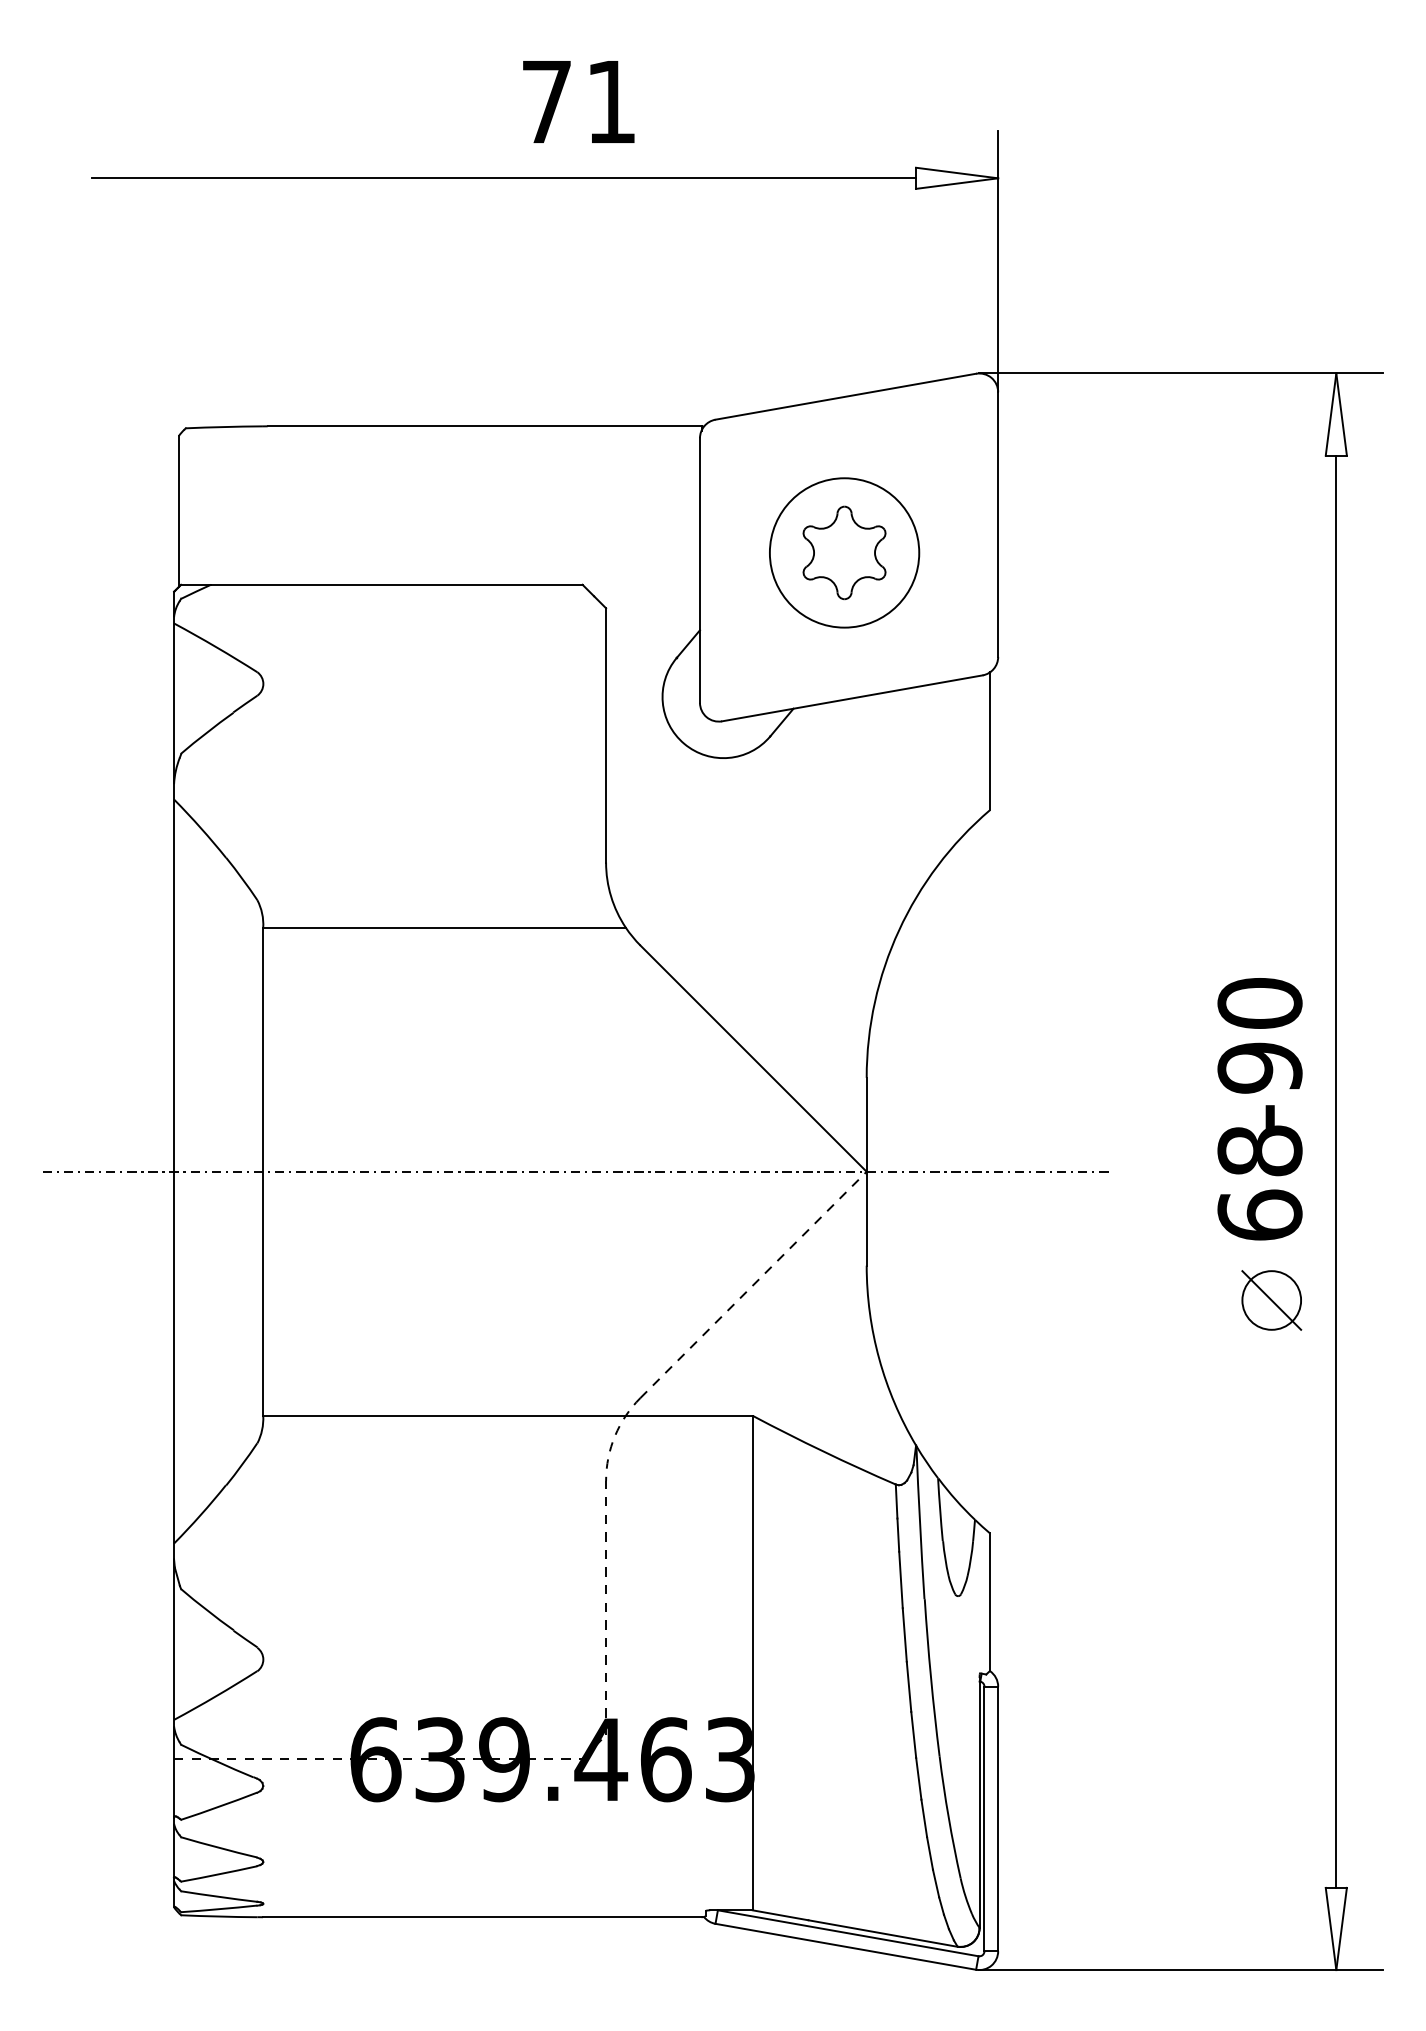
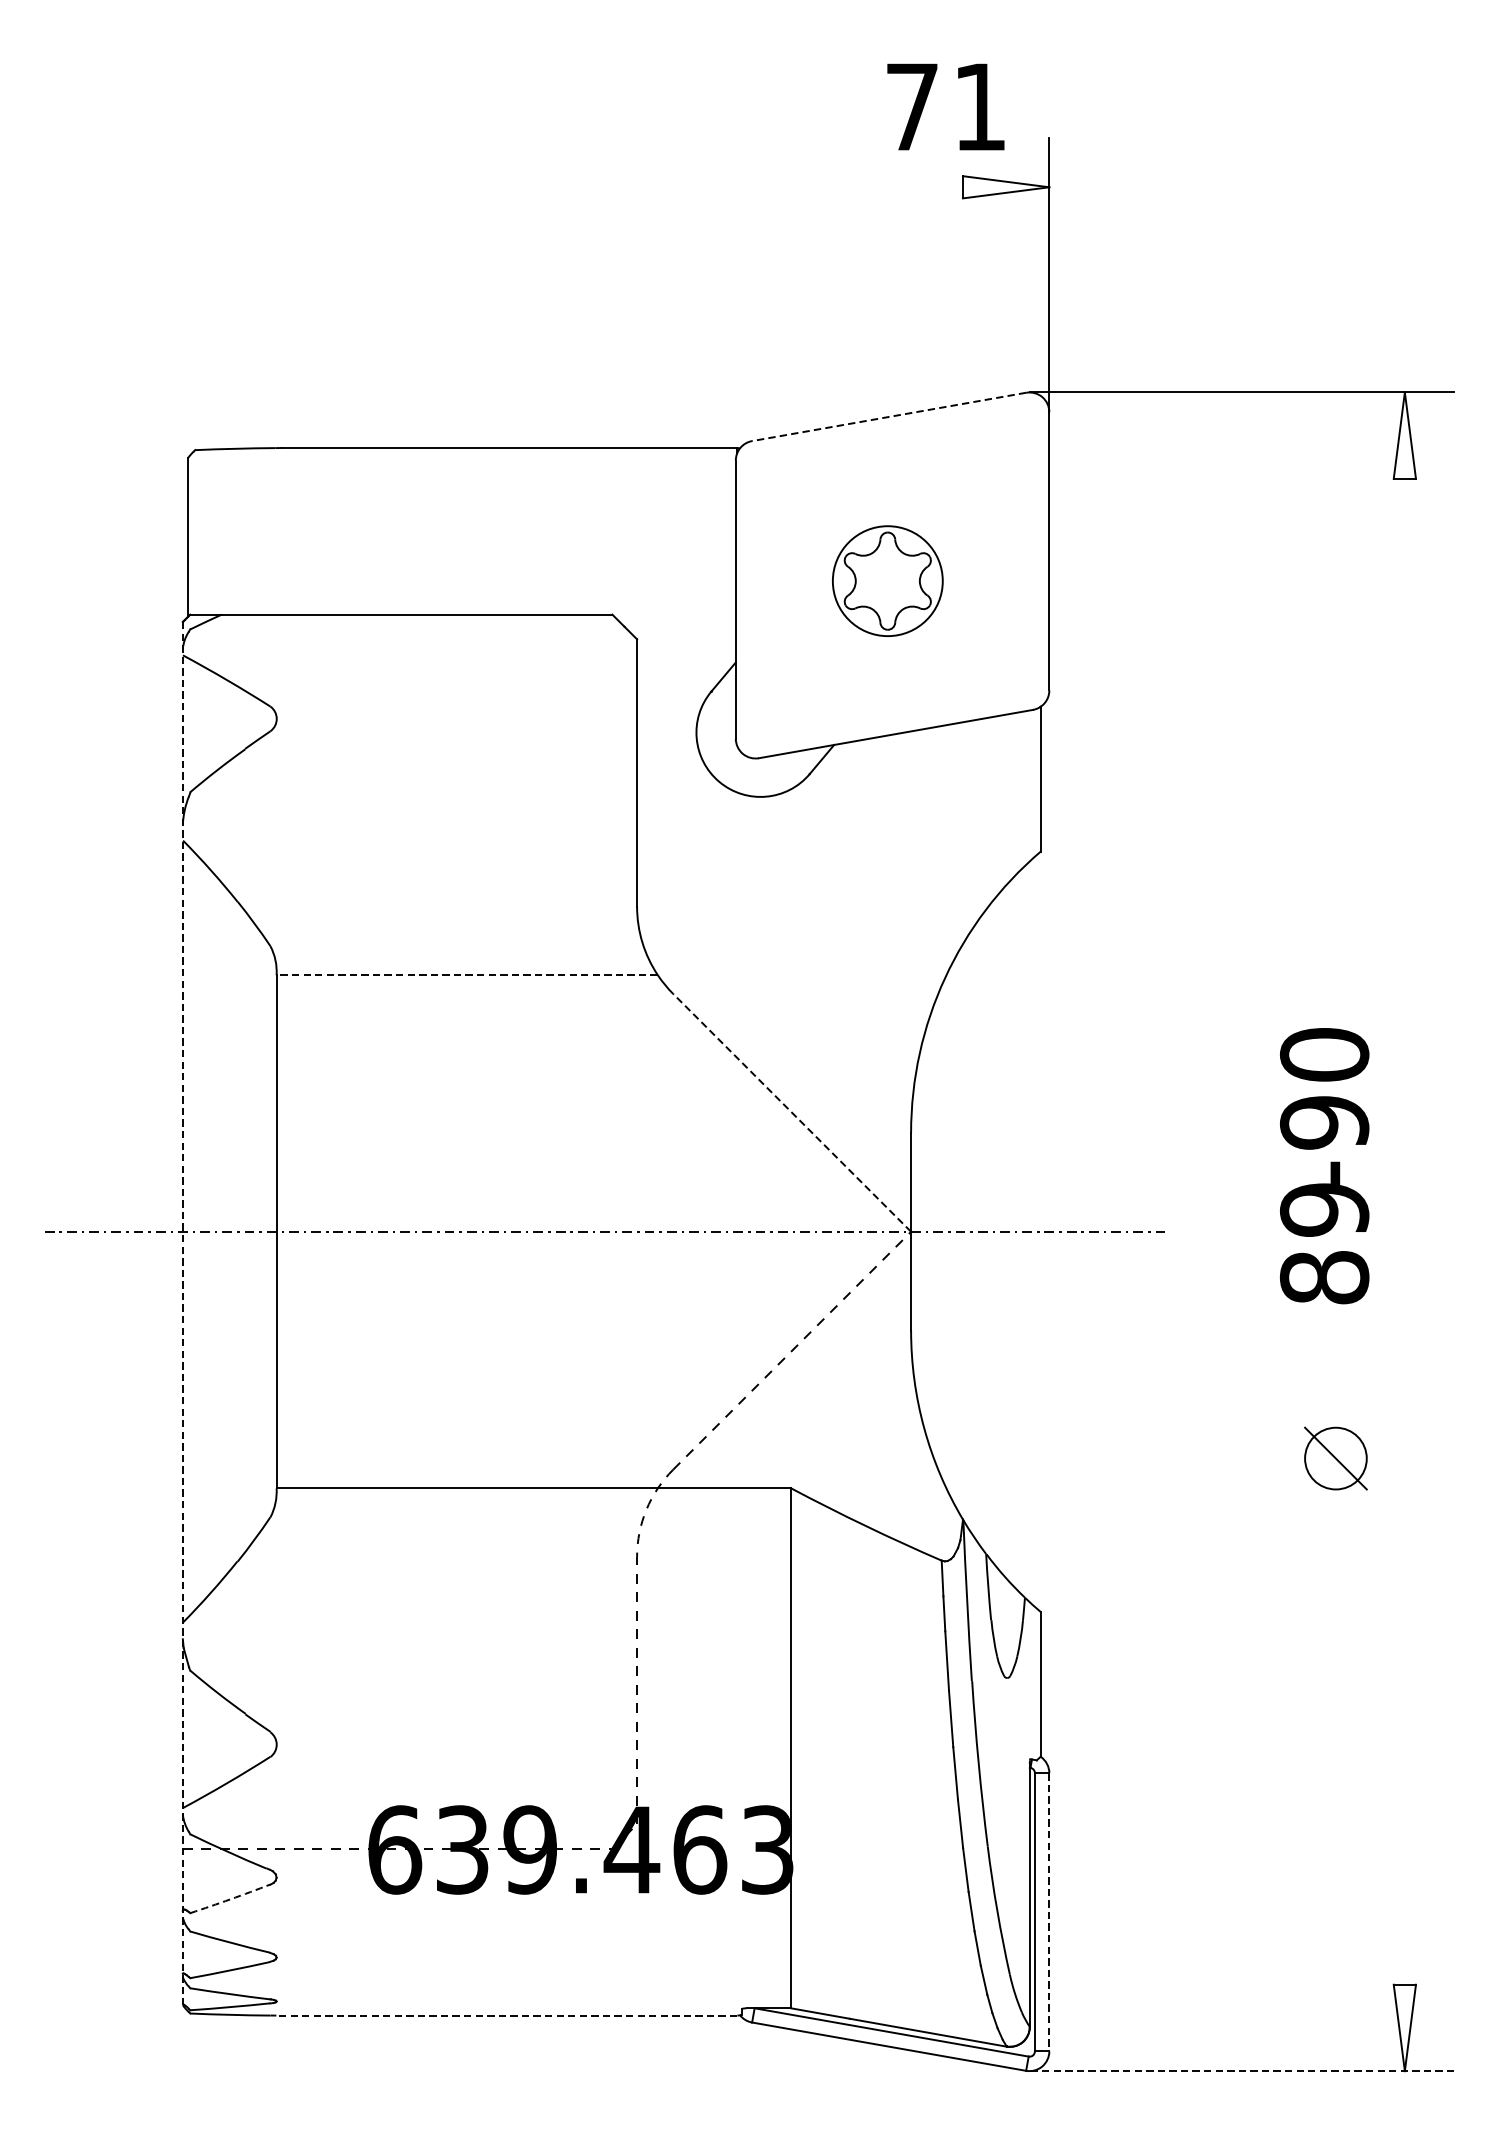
text: (578, 101) -> (945, 106), moved
line: (503, 178) -> (529, 187), removed
line: (845, 396) -> (888, 416), solid -> dashed
circle: (844, 552) -> (887, 580), size x0.7
line: (444, 927) -> (467, 974), solid -> dashed
line: (753, 1058) -> (792, 1112), solid -> dashed
line: (1336, 1171) -> (1405, 1231), removed
text: (1259, 1182) -> (1324, 1243), 68 -> 89
line: (174, 1249) -> (183, 1313), solid -> dashed
part: (1271, 1300) -> (1335, 1458), moved
arc: (219, 1806) -> (230, 1899), solid -> dashed
line: (998, 1819) -> (1049, 1912), solid -> dashed
line: (481, 1917) -> (506, 2015), solid -> dashed
line: (1181, 1970) -> (1242, 2071), solid -> dashed

